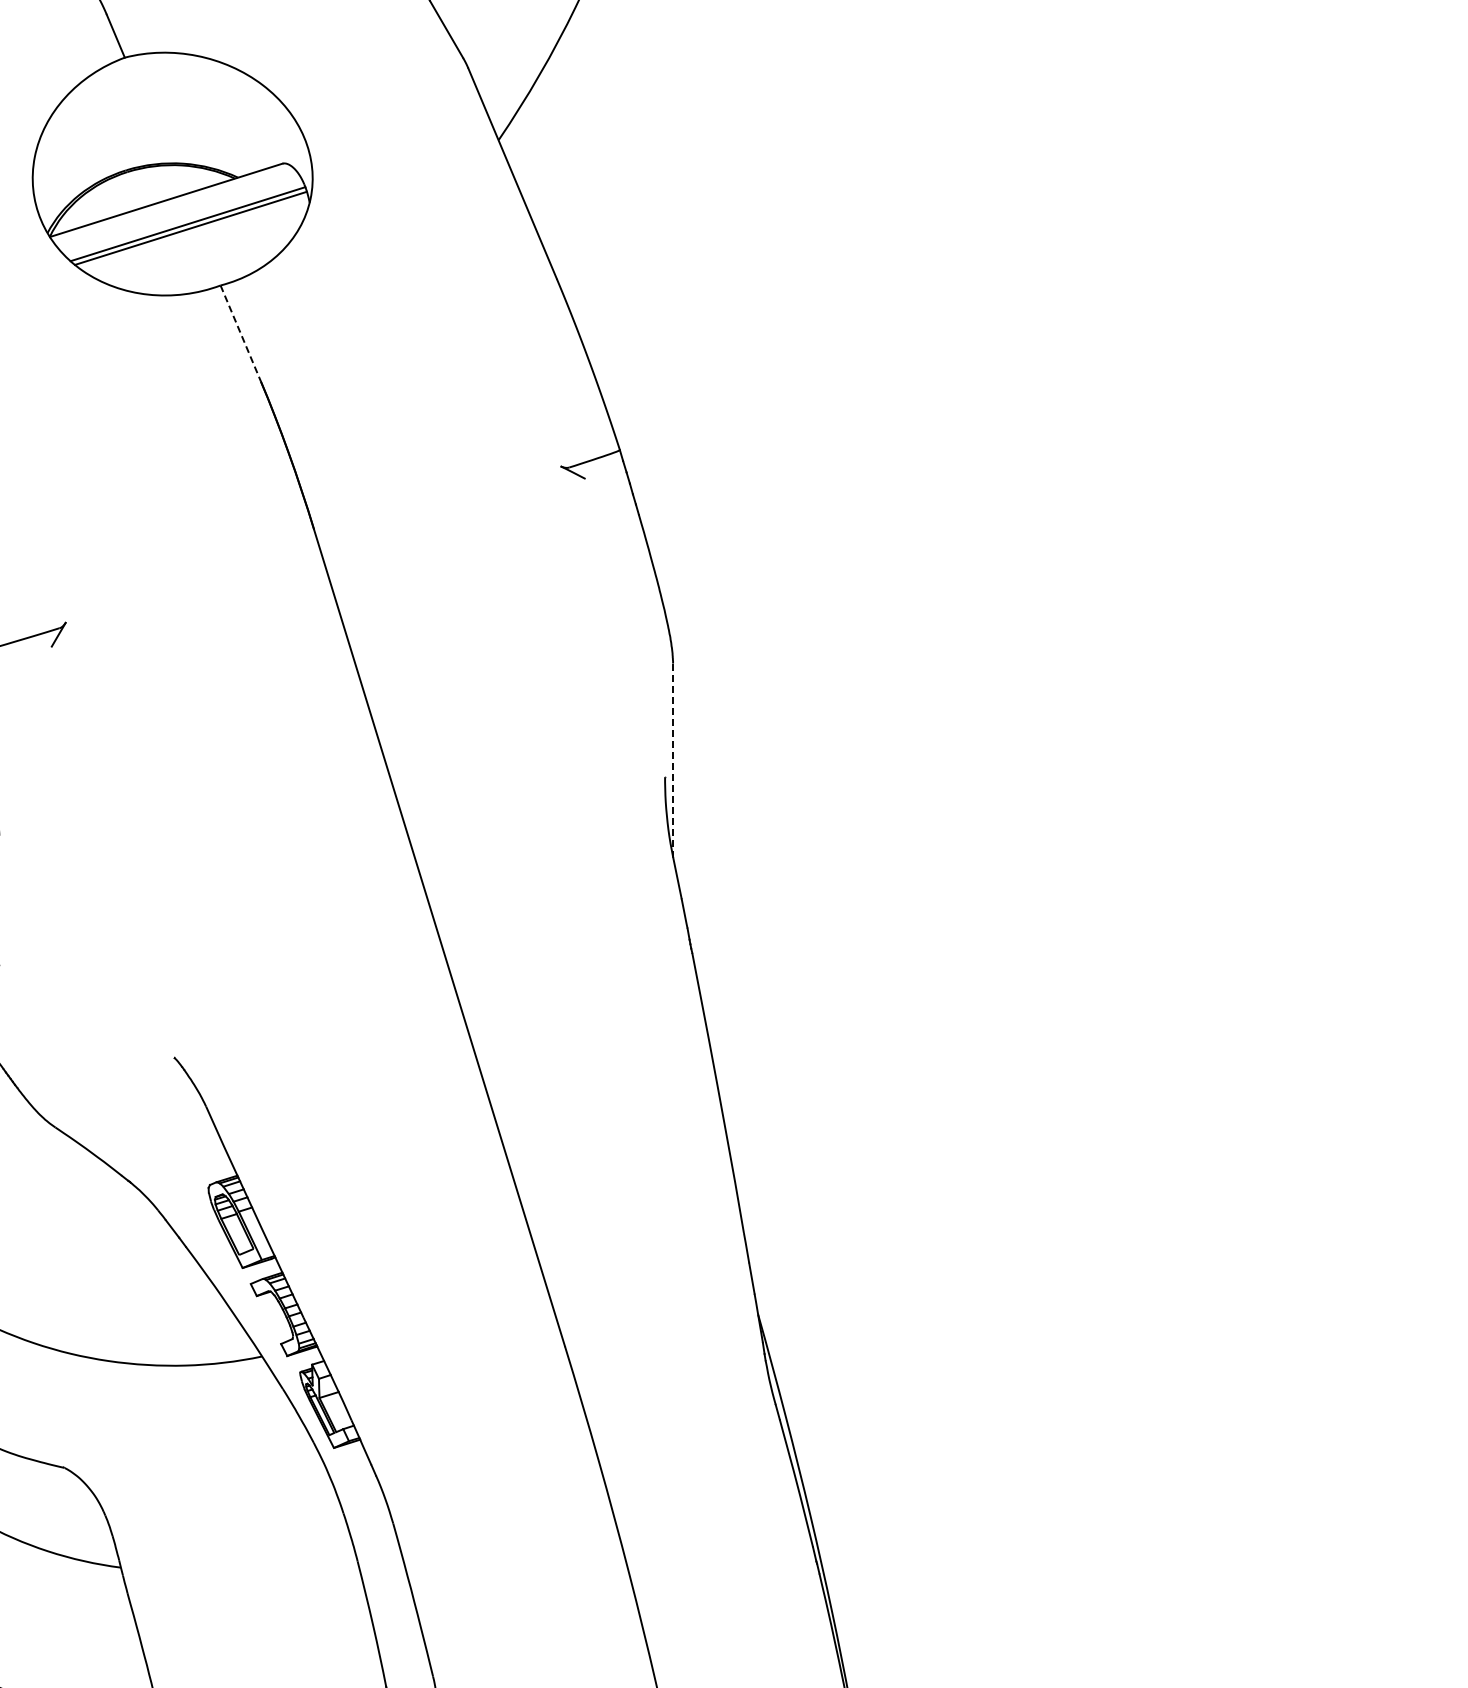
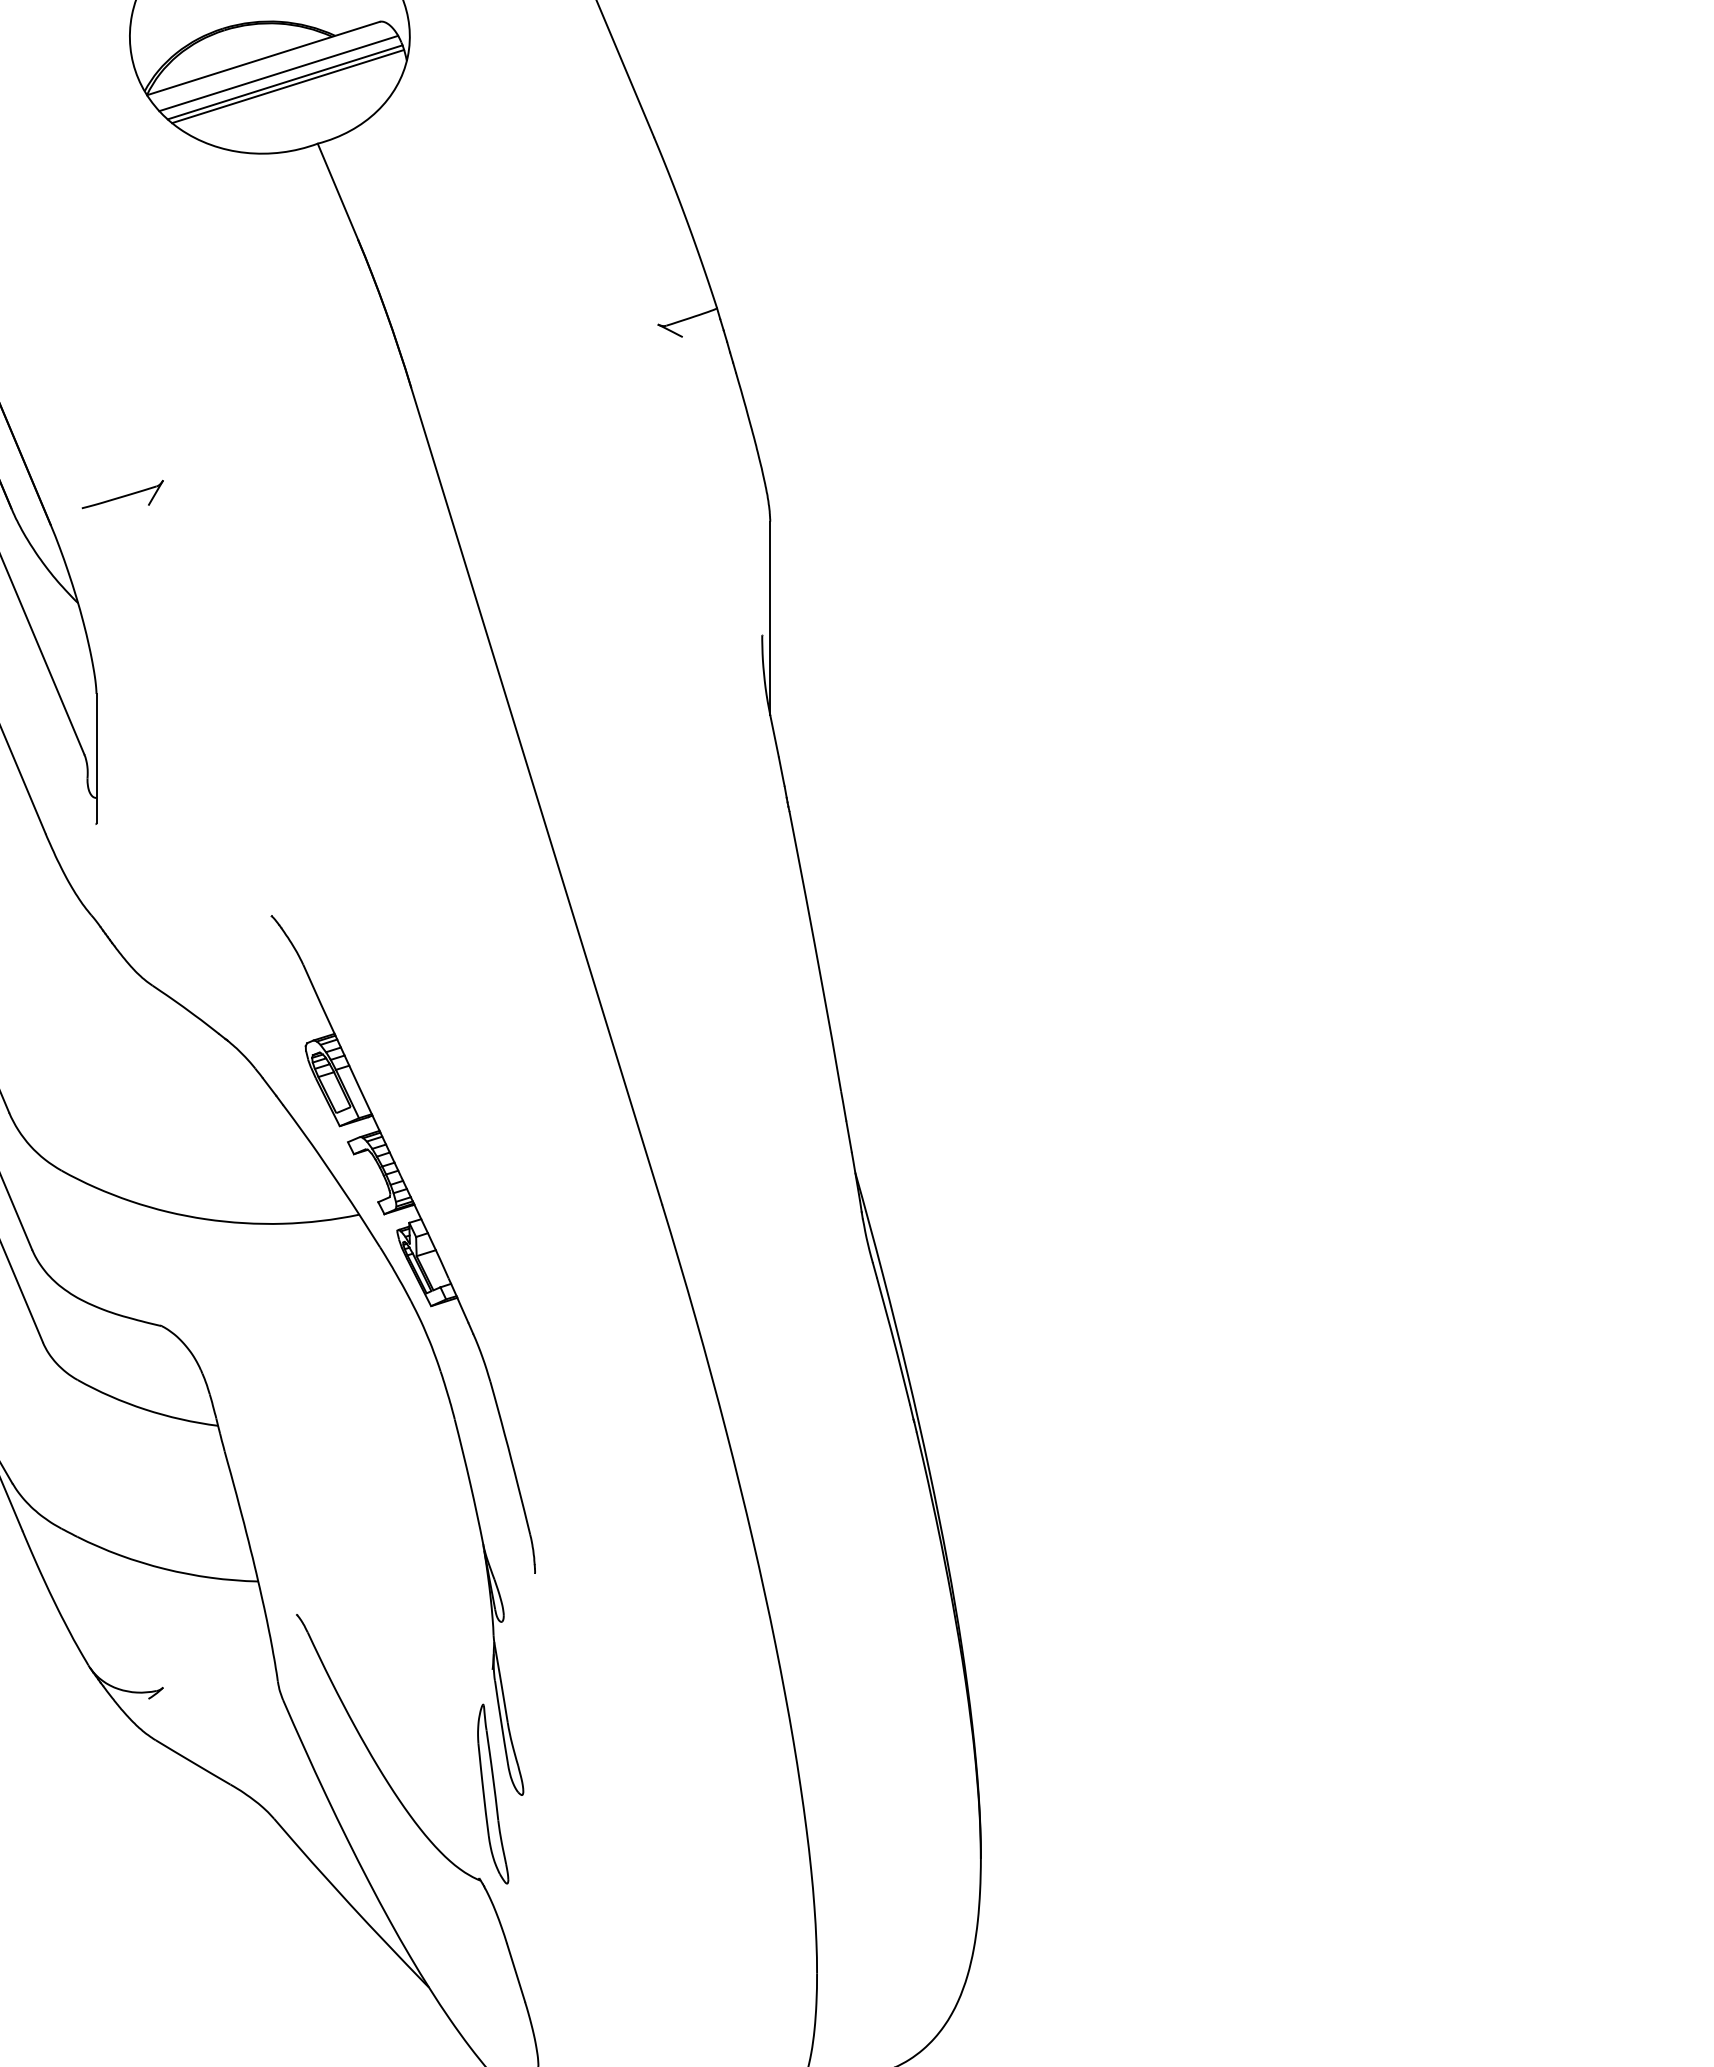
line: (181, 215) -> (278, 73), added
line: (240, 333) -> (337, 191), dashed -> solid
line: (673, 760) -> (770, 618), dashed -> solid

